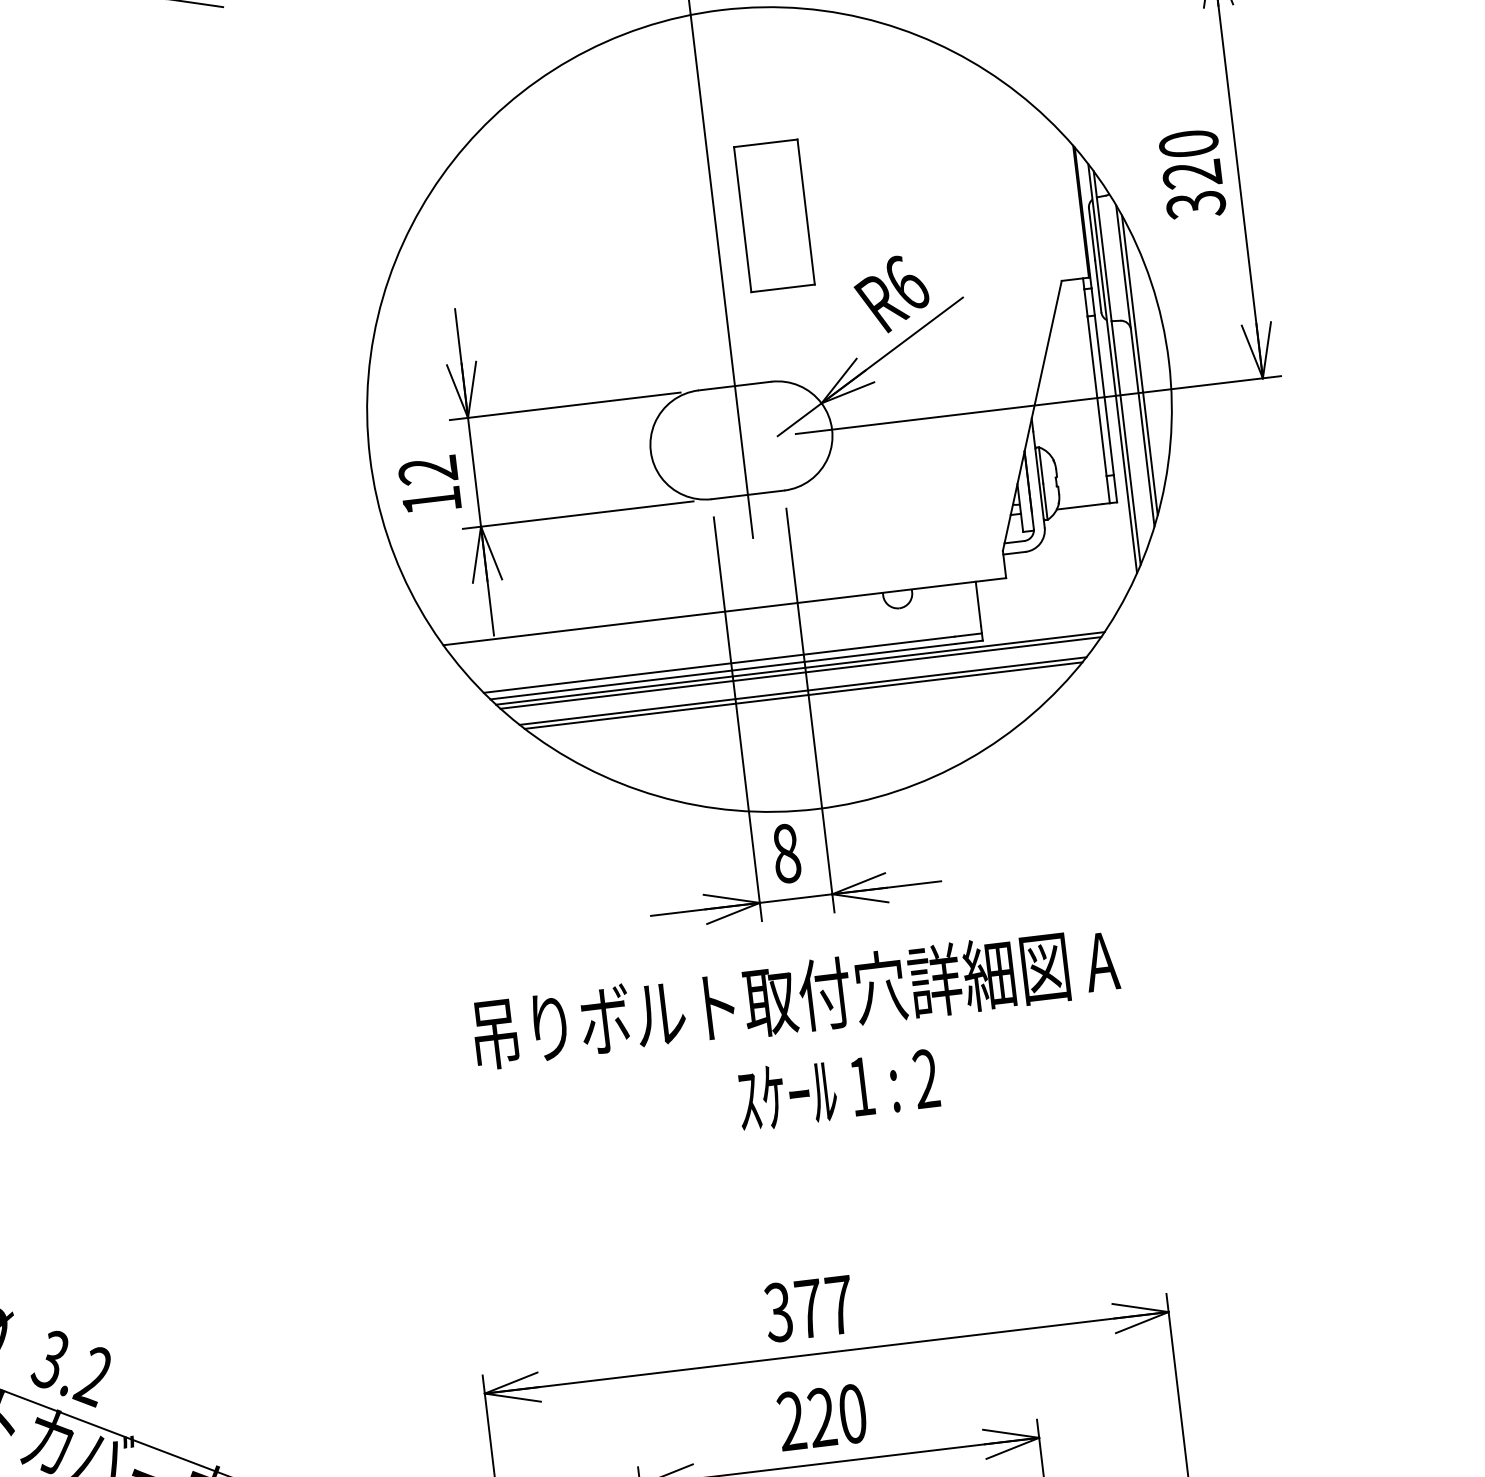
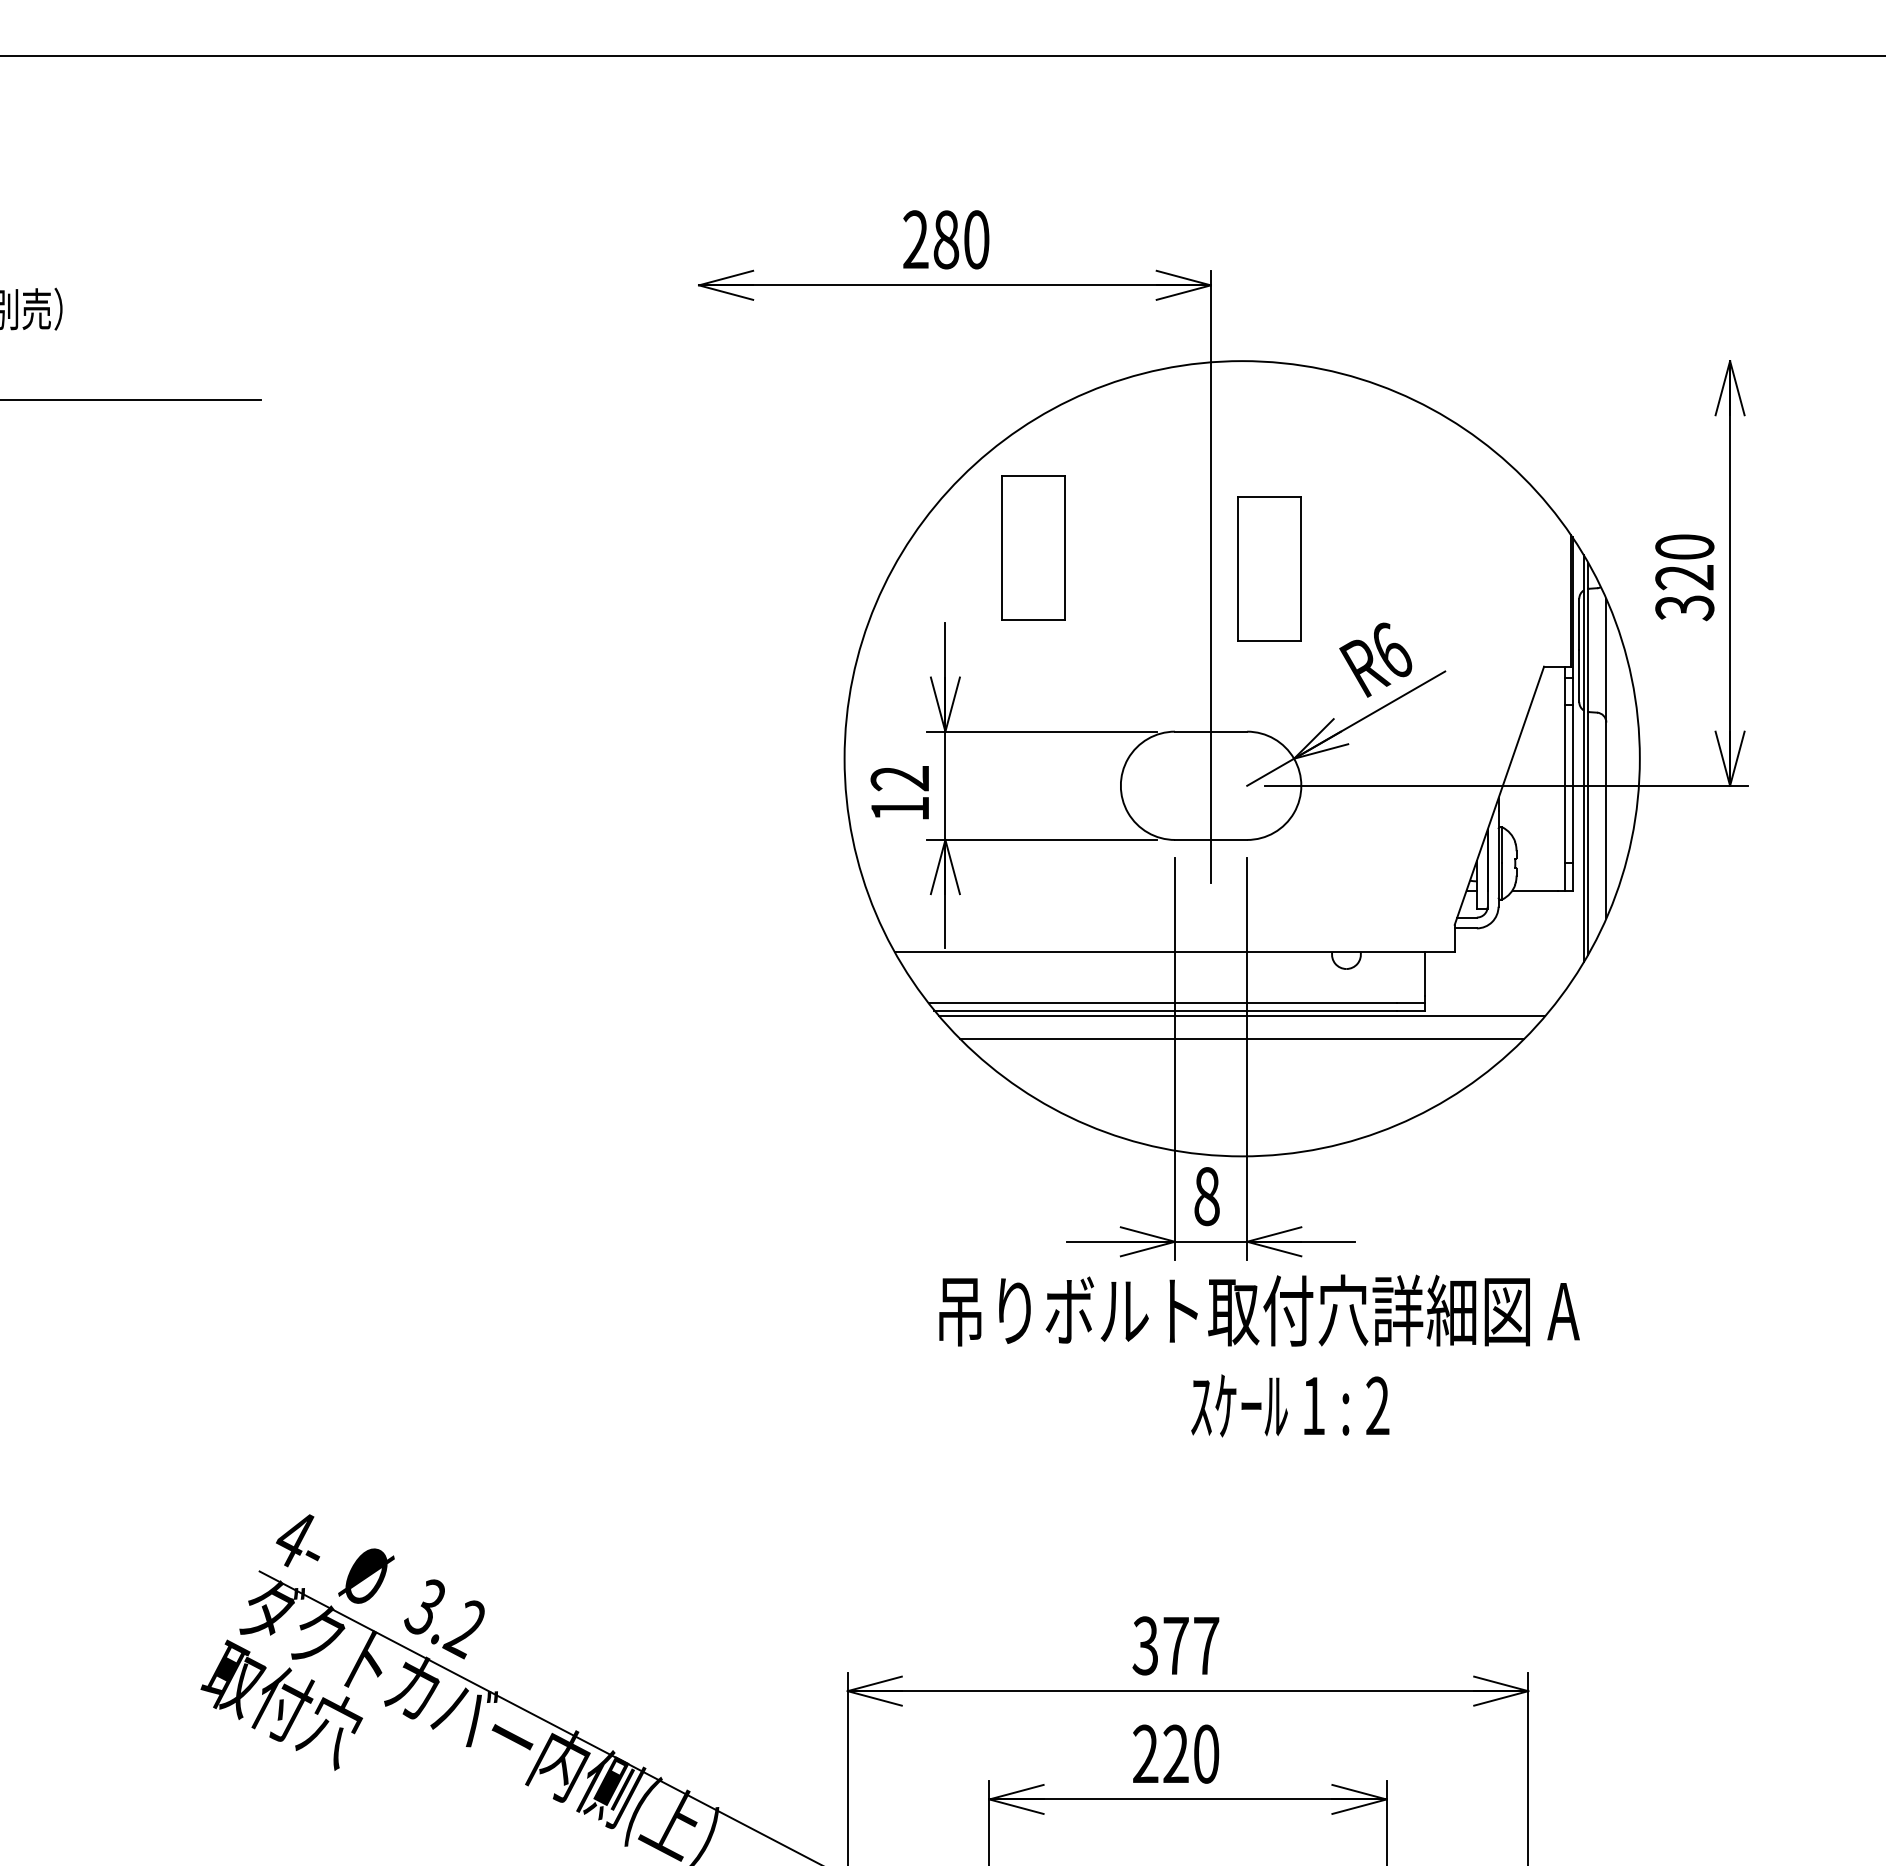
part: (534, 222) -> (1033, 547), added
line: (1139, 365) -> (1610, 758), removed
line: (801, 672) -> (1242, 1020), removed
line: (802, 695) -> (1241, 1043), removed
text: (801, 1042) -> (1259, 1355), moved

